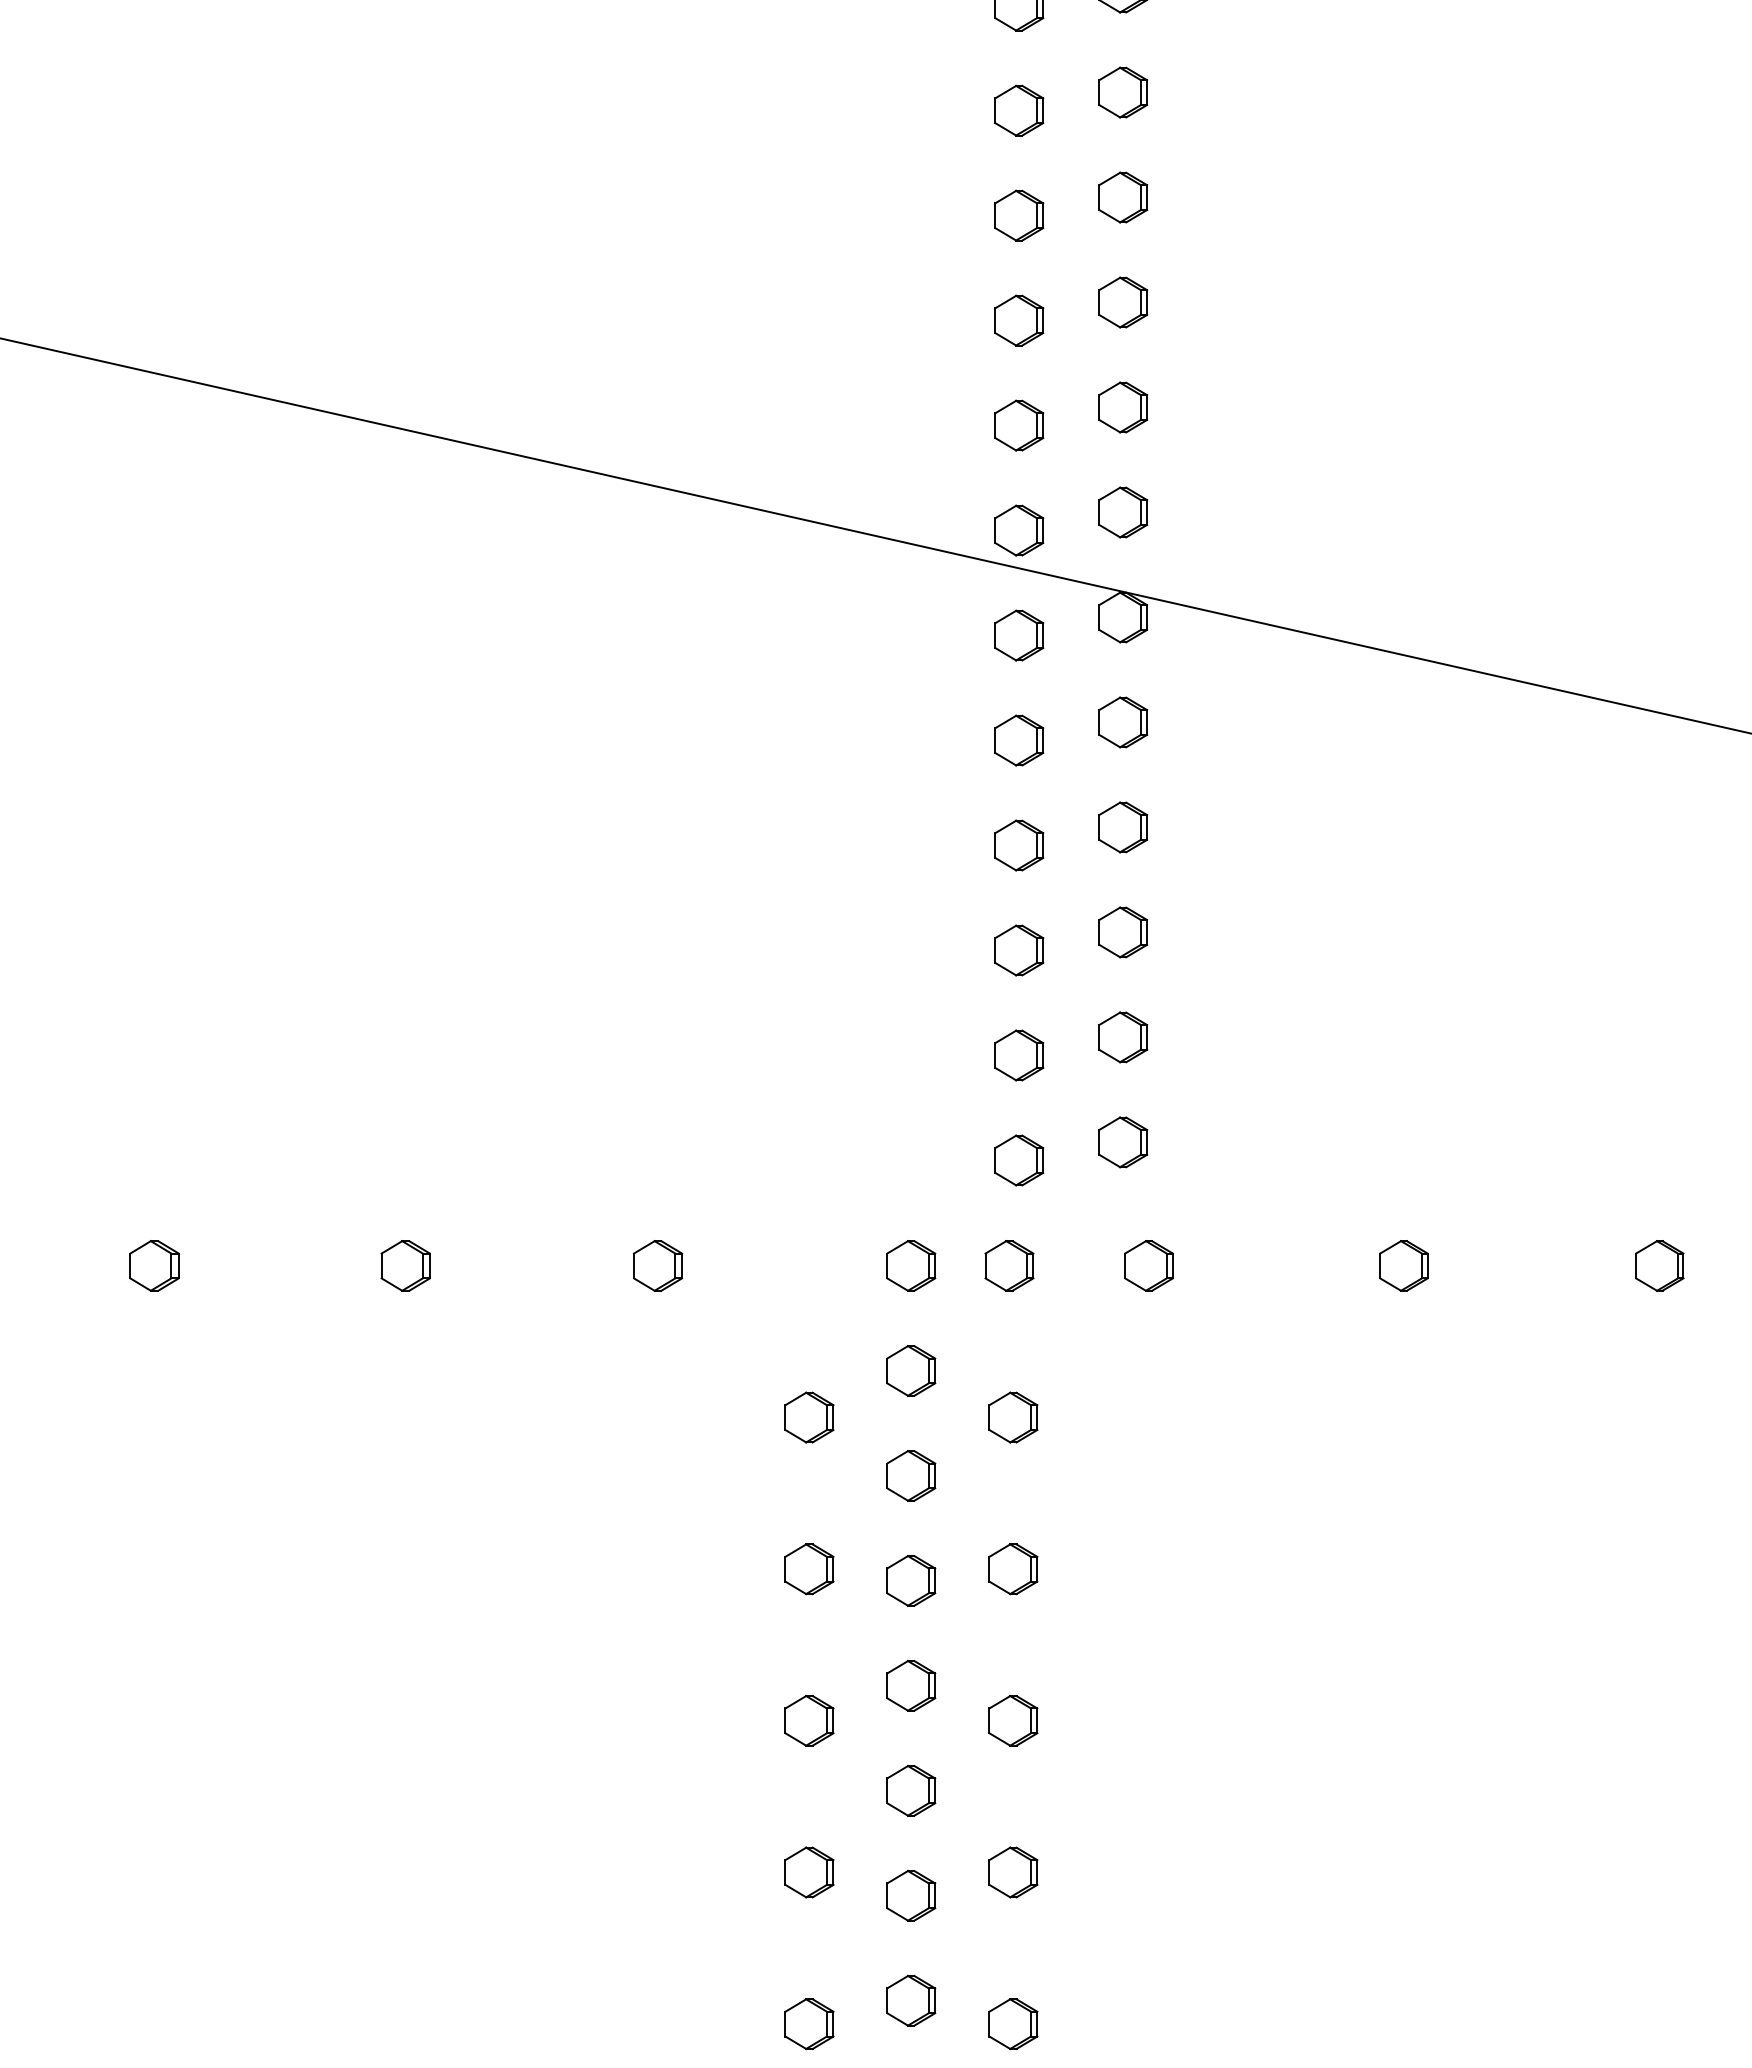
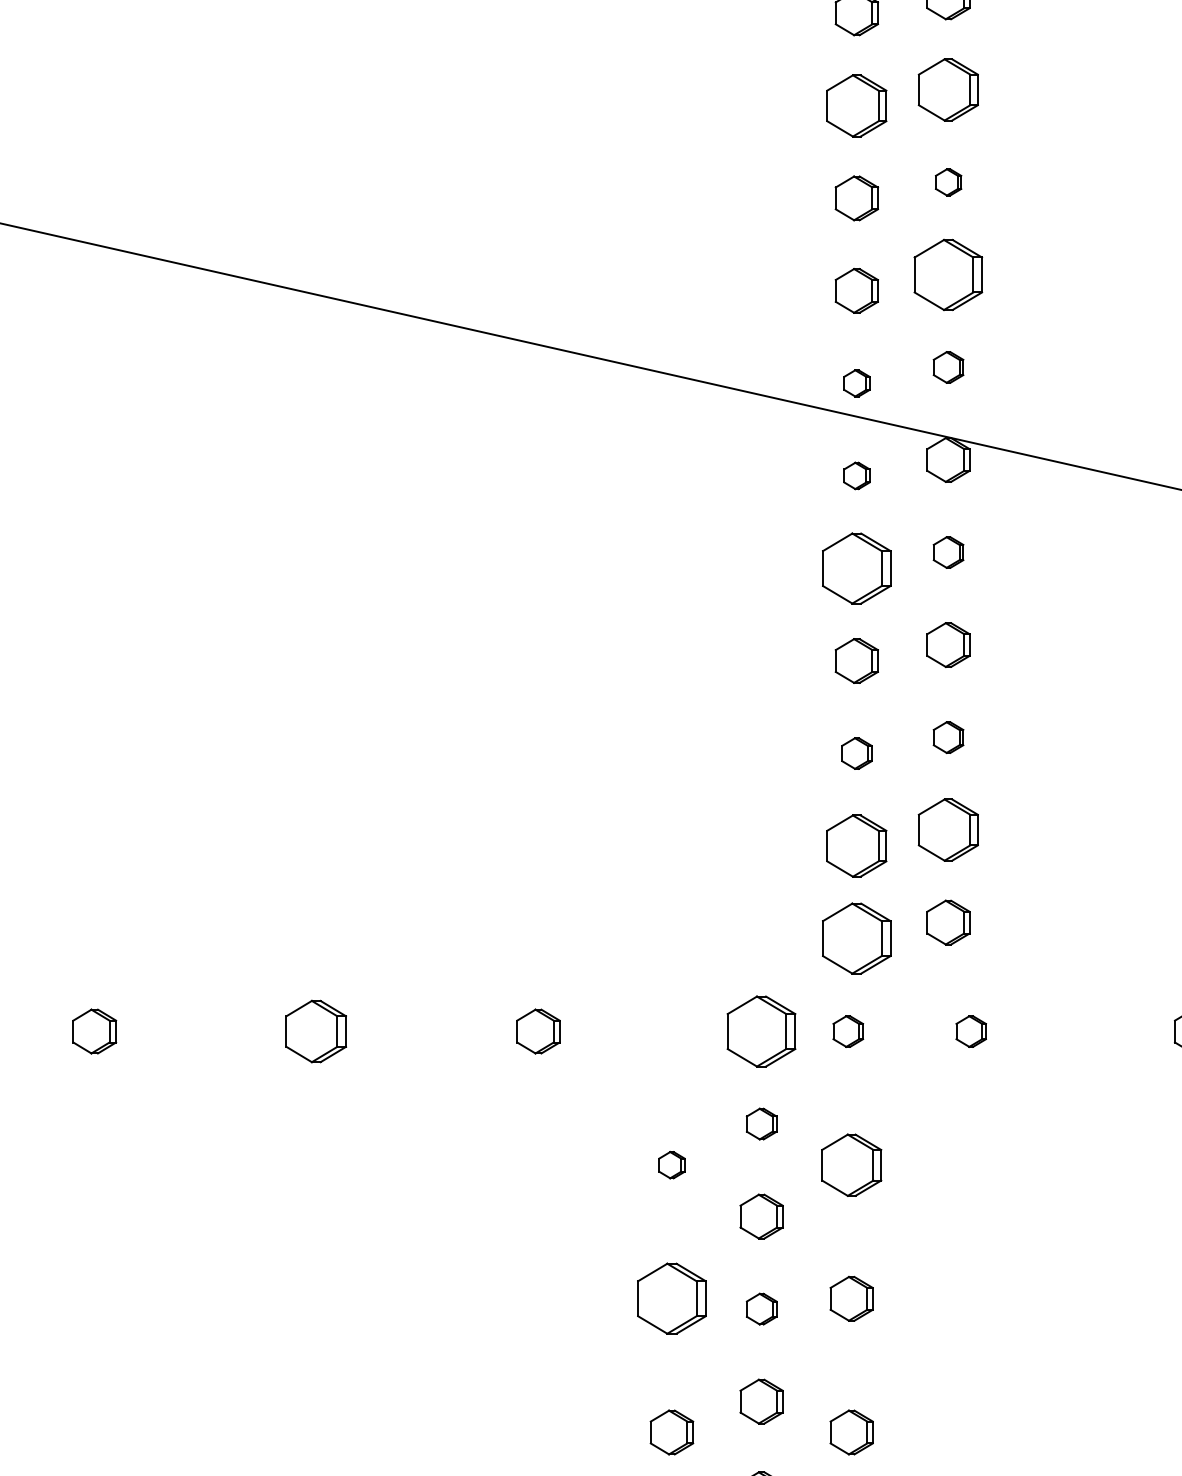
part: (1123, 197) -> (948, 89), size x1.4
part: (1019, 215) -> (857, 105), size x1.4
part: (1123, 302) -> (948, 182), size x0.6
part: (1123, 407) -> (948, 274), size x1.6
part: (1123, 512) -> (948, 367), size x0.7
part: (1019, 530) -> (857, 383), size x0.6
part: (1019, 635) -> (857, 475), size x0.6
part: (1123, 722) -> (948, 552), size x0.7
part: (1019, 740) -> (857, 568), size x1.6
part: (1123, 932) -> (948, 737), size x0.7
part: (1019, 950) -> (857, 753), size x0.7
part: (1123, 1037) -> (948, 830), size x1.4
part: (1019, 1055) -> (857, 846), size x1.4
part: (1019, 1160) -> (857, 938), size x1.6
part: (405, 1265) -> (315, 1031), size x1.4
part: (911, 1265) -> (761, 1031), size x1.6
part: (1009, 1265) -> (848, 1031), size x0.7
part: (1148, 1265) -> (970, 1031), size x0.7
part: (911, 1370) -> (761, 1123), size x0.7
part: (809, 1417) -> (672, 1165), size x0.6
part: (1013, 1417) -> (851, 1165), size x1.4
part: (809, 1569) -> (672, 1299), size x1.6
part: (911, 1580) -> (761, 1308), size x0.7

